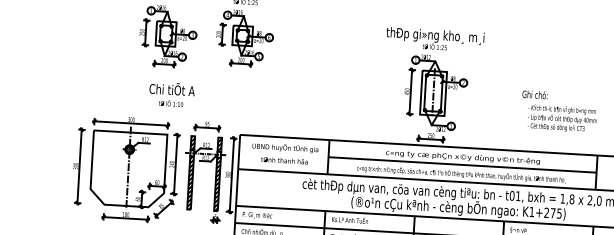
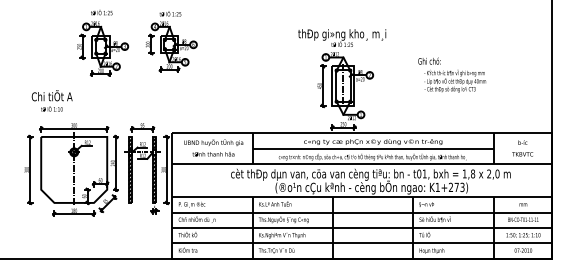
text: (171, 94) -> (51, 100), moved
text: (559, 111) -> (452, 74), moved
text: (559, 212) -> (462, 186), K1+275) -> K1+273)

